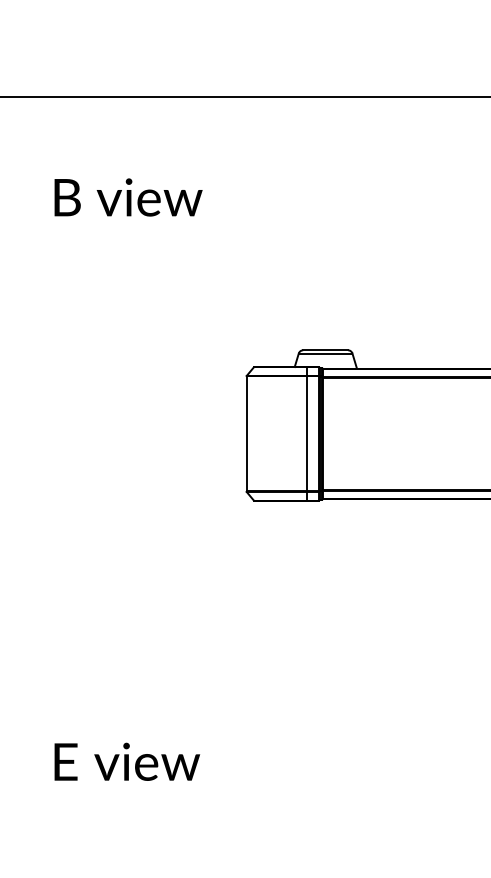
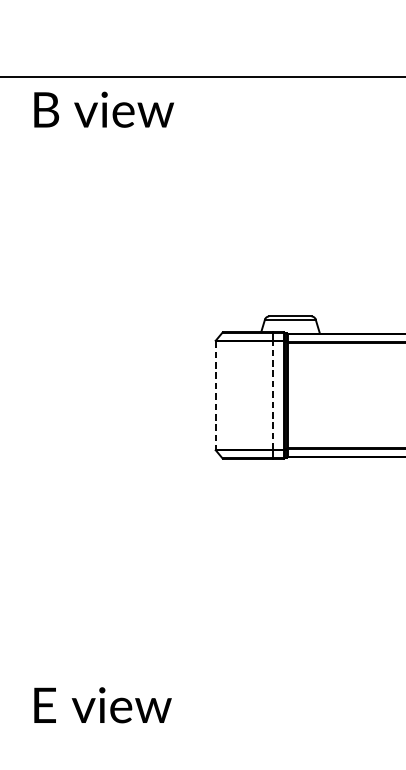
text: (128, 197) -> (104, 109), moved
line: (307, 433) -> (273, 395), solid -> dashed
line: (246, 434) -> (215, 396), solid -> dashed

